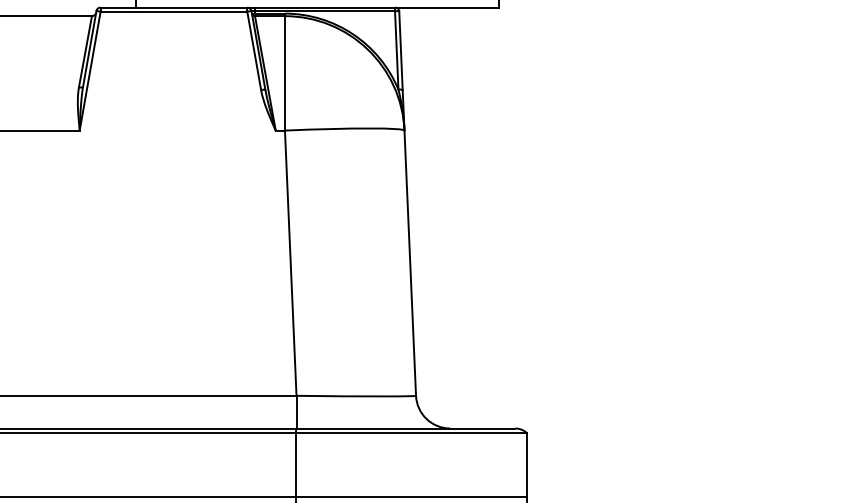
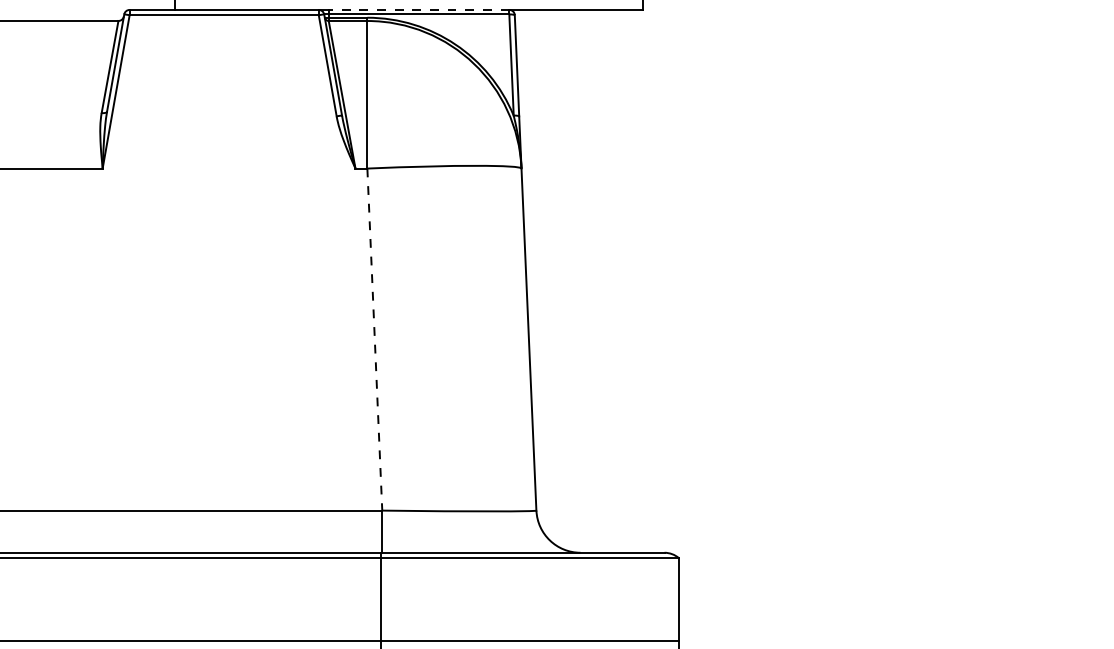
line: (324, 7) -> (418, 9), solid -> dashed
line: (290, 263) -> (374, 340), solid -> dashed

